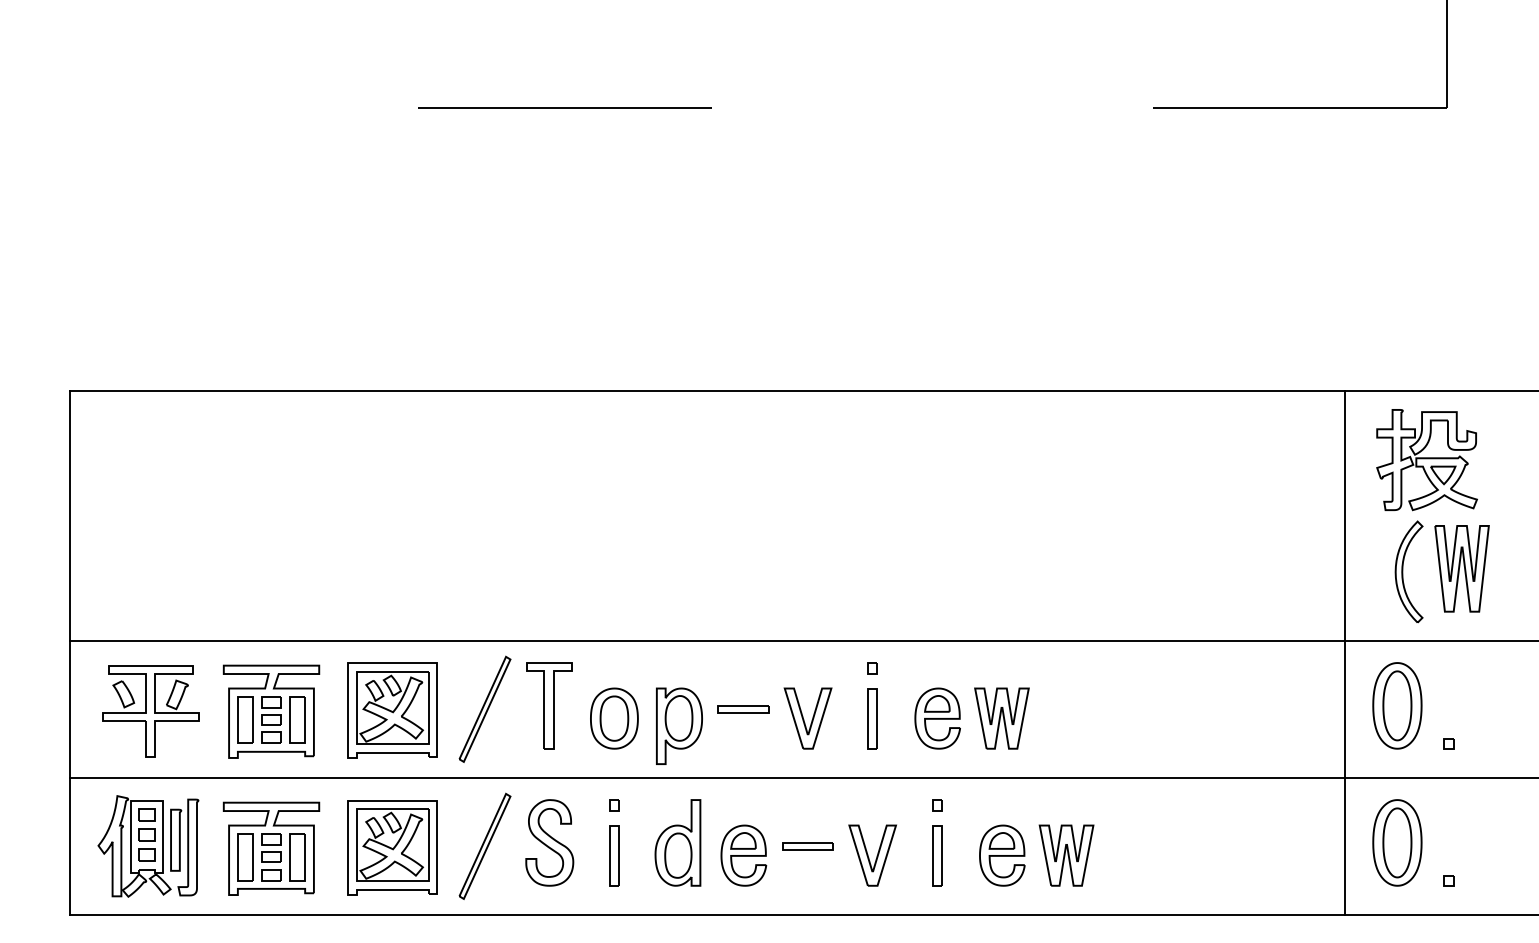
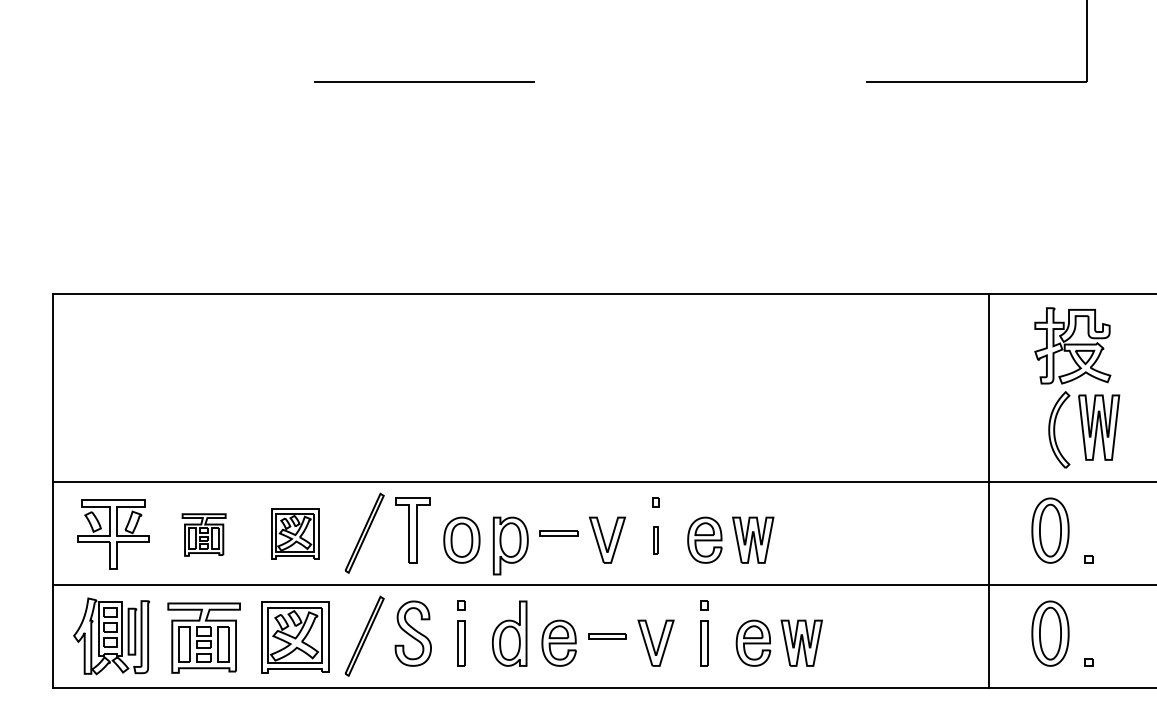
line: (1345, 652) -> (988, 490), moved
part: (392, 710) -> (295, 534), size x0.7
part: (271, 711) -> (204, 534), size x0.6
part: (872, 718) -> (655, 540), size x0.6

